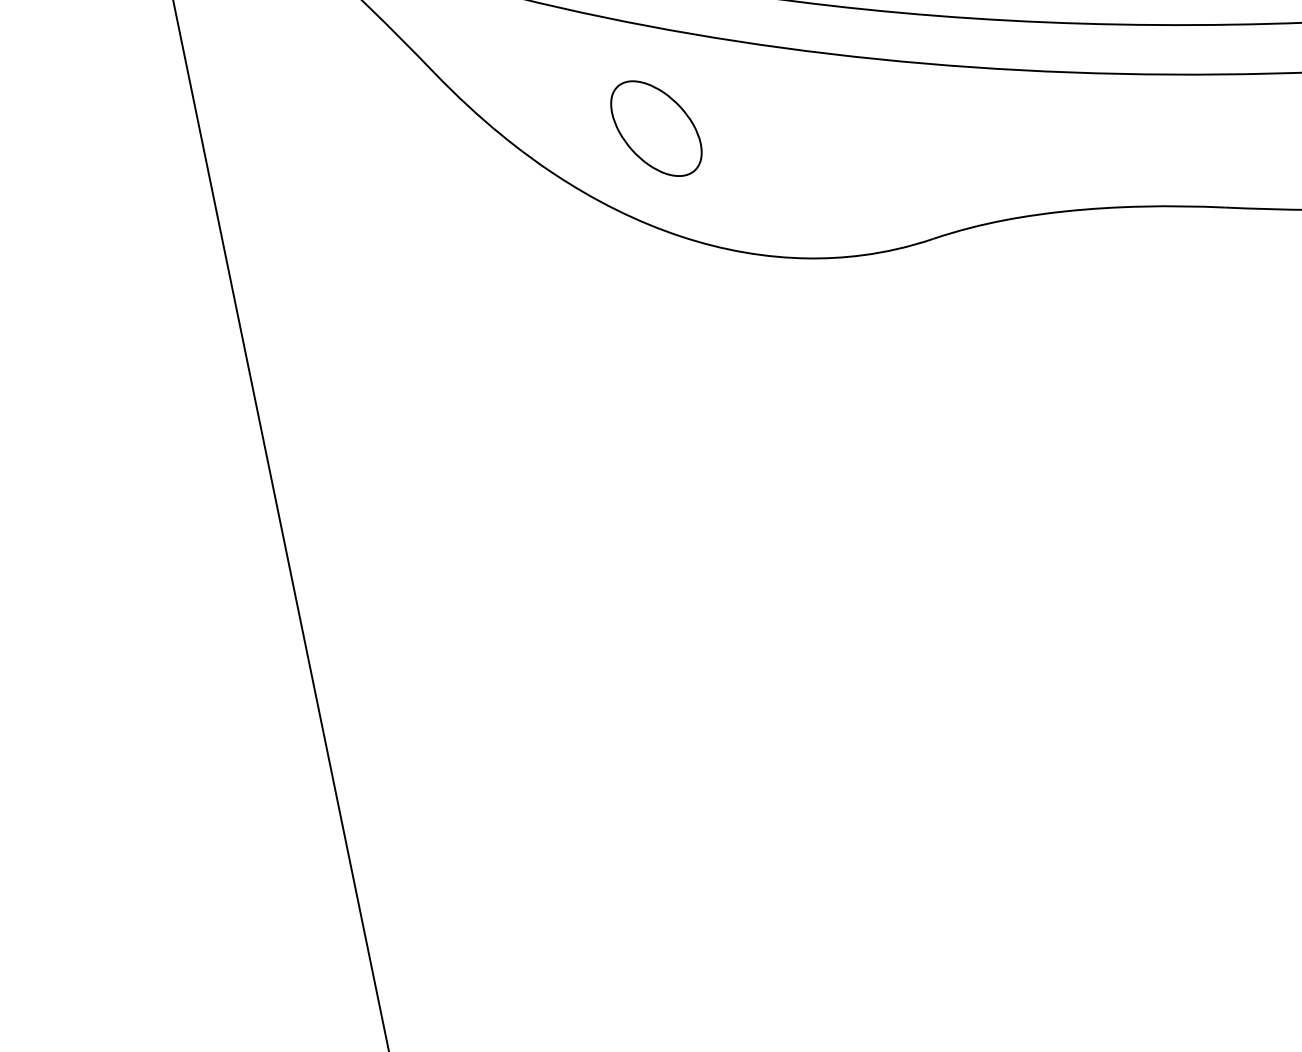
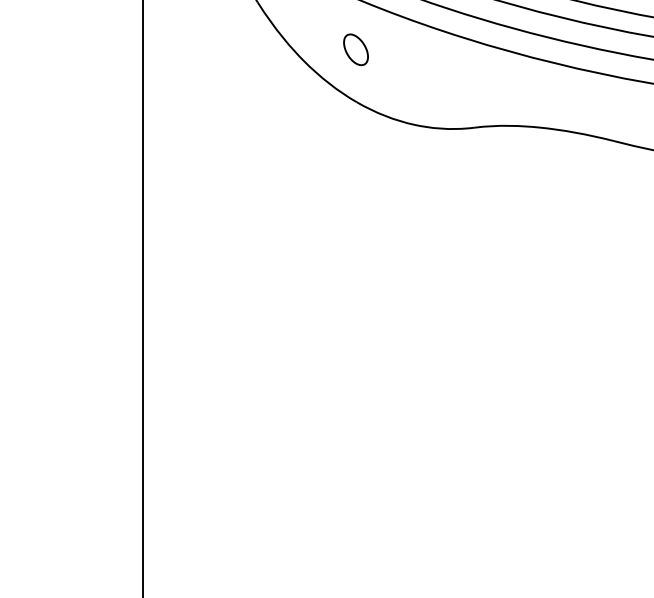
part: (655, 128) -> (355, 49), size x0.62

